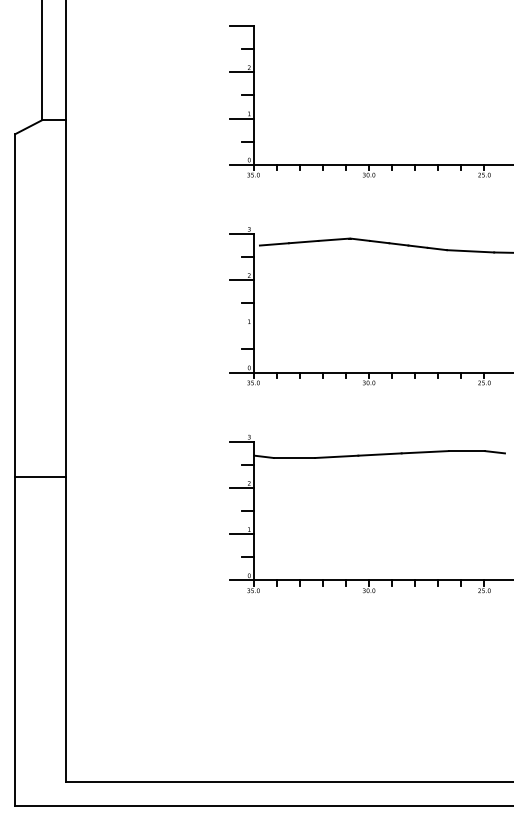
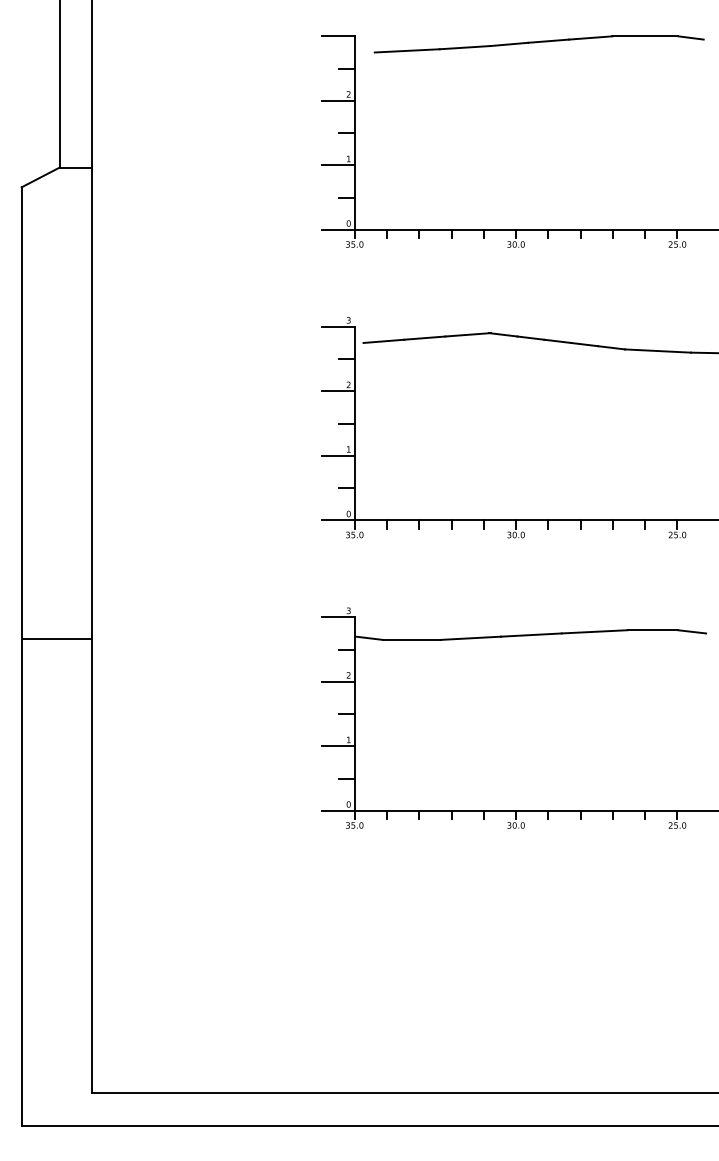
part: (385, 31) -> (538, 44), added
line: (241, 326) -> (338, 455), added
line: (40, 477) -> (56, 639), moved

